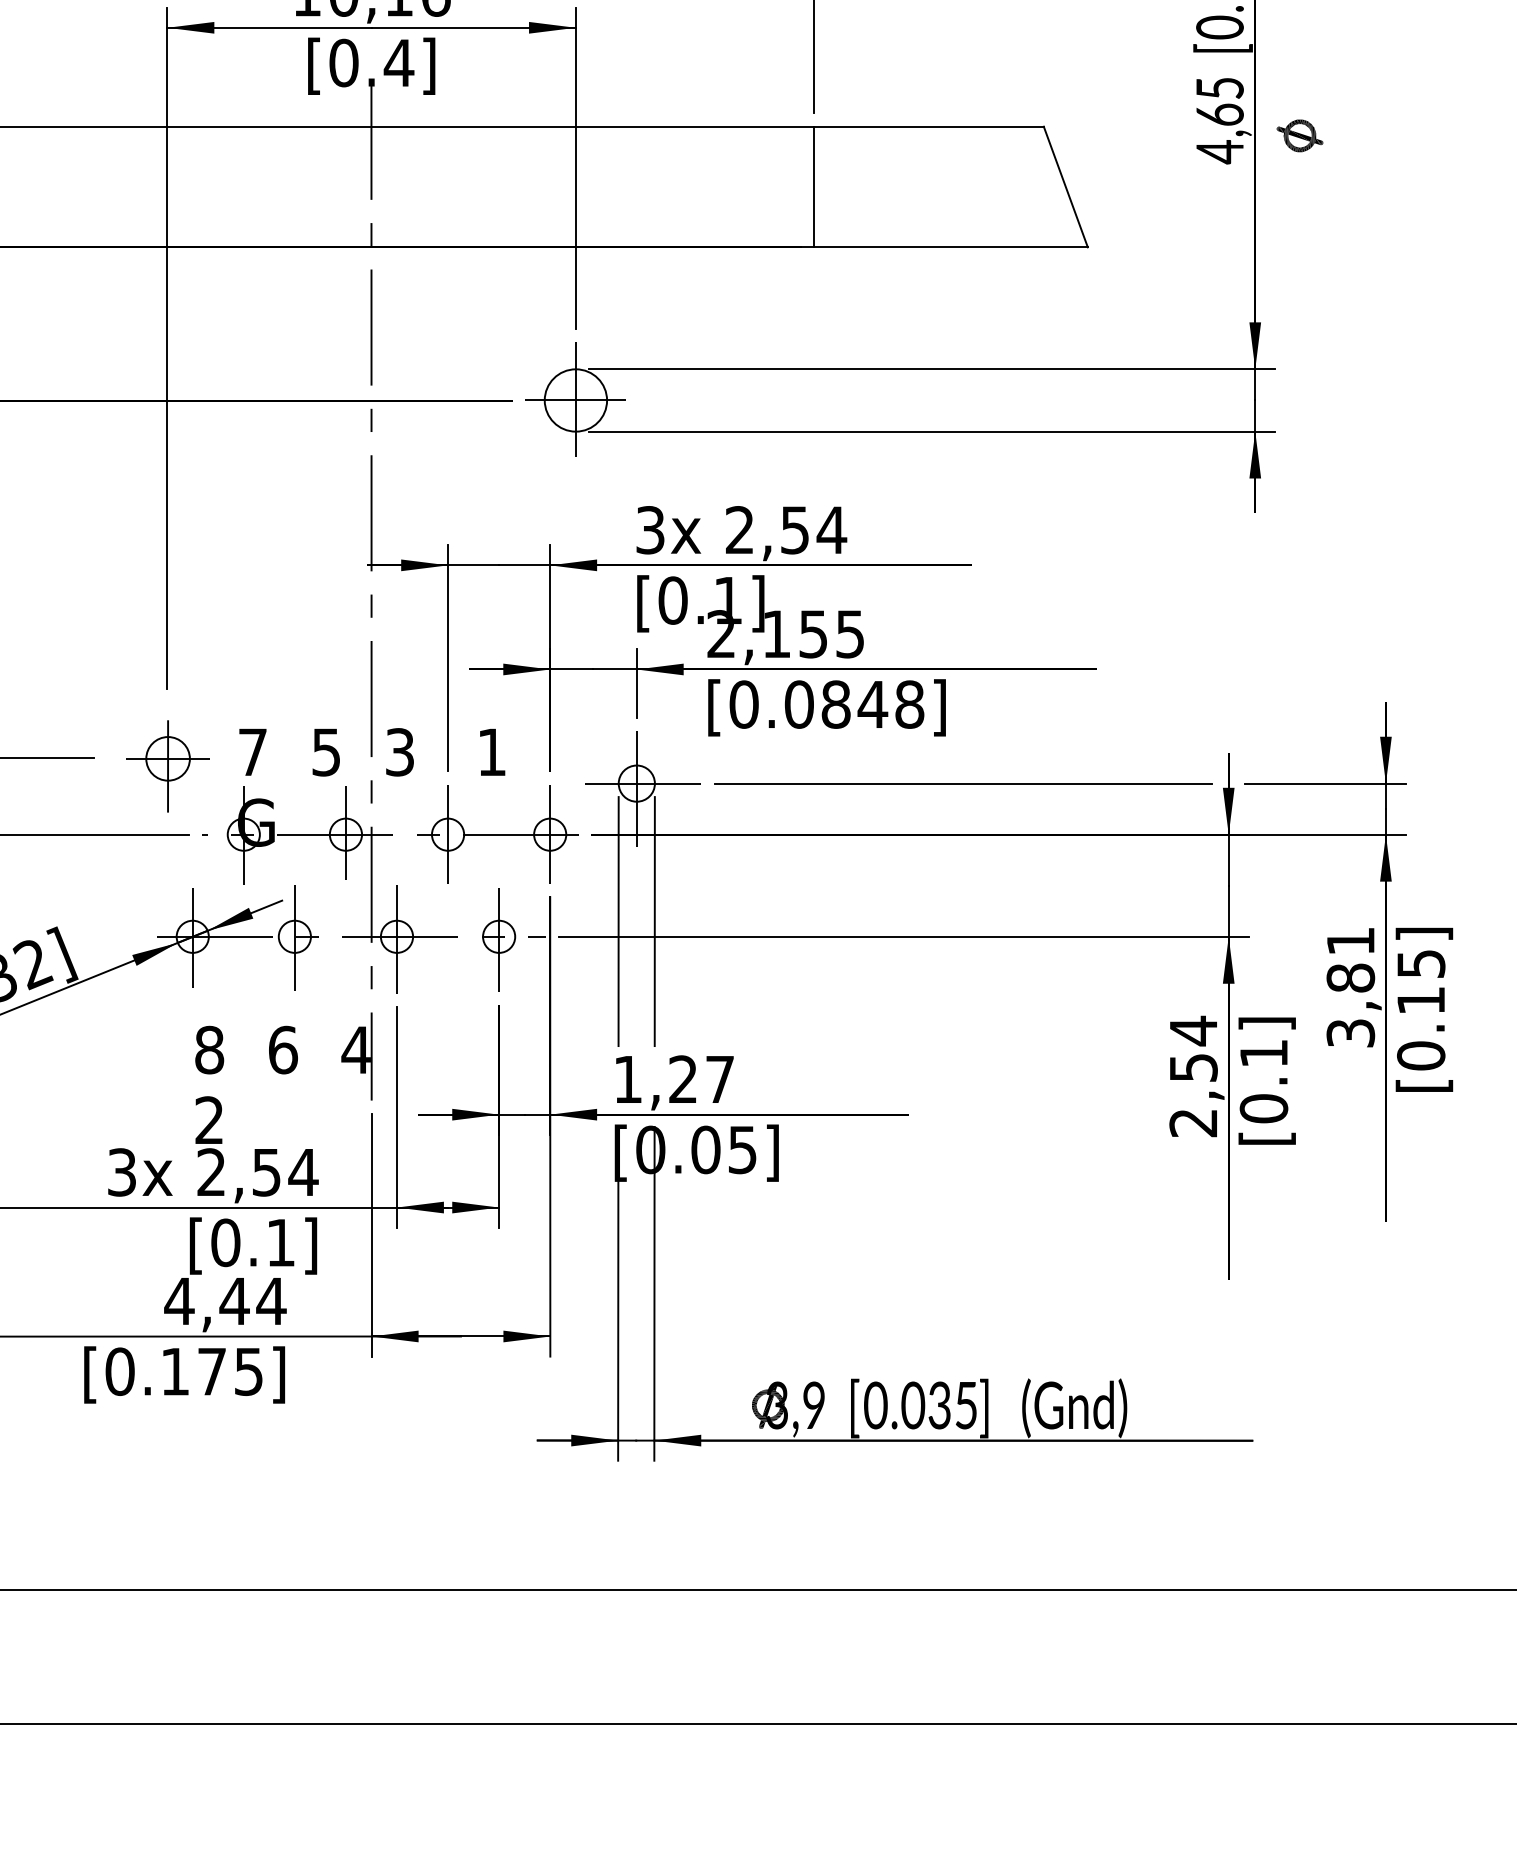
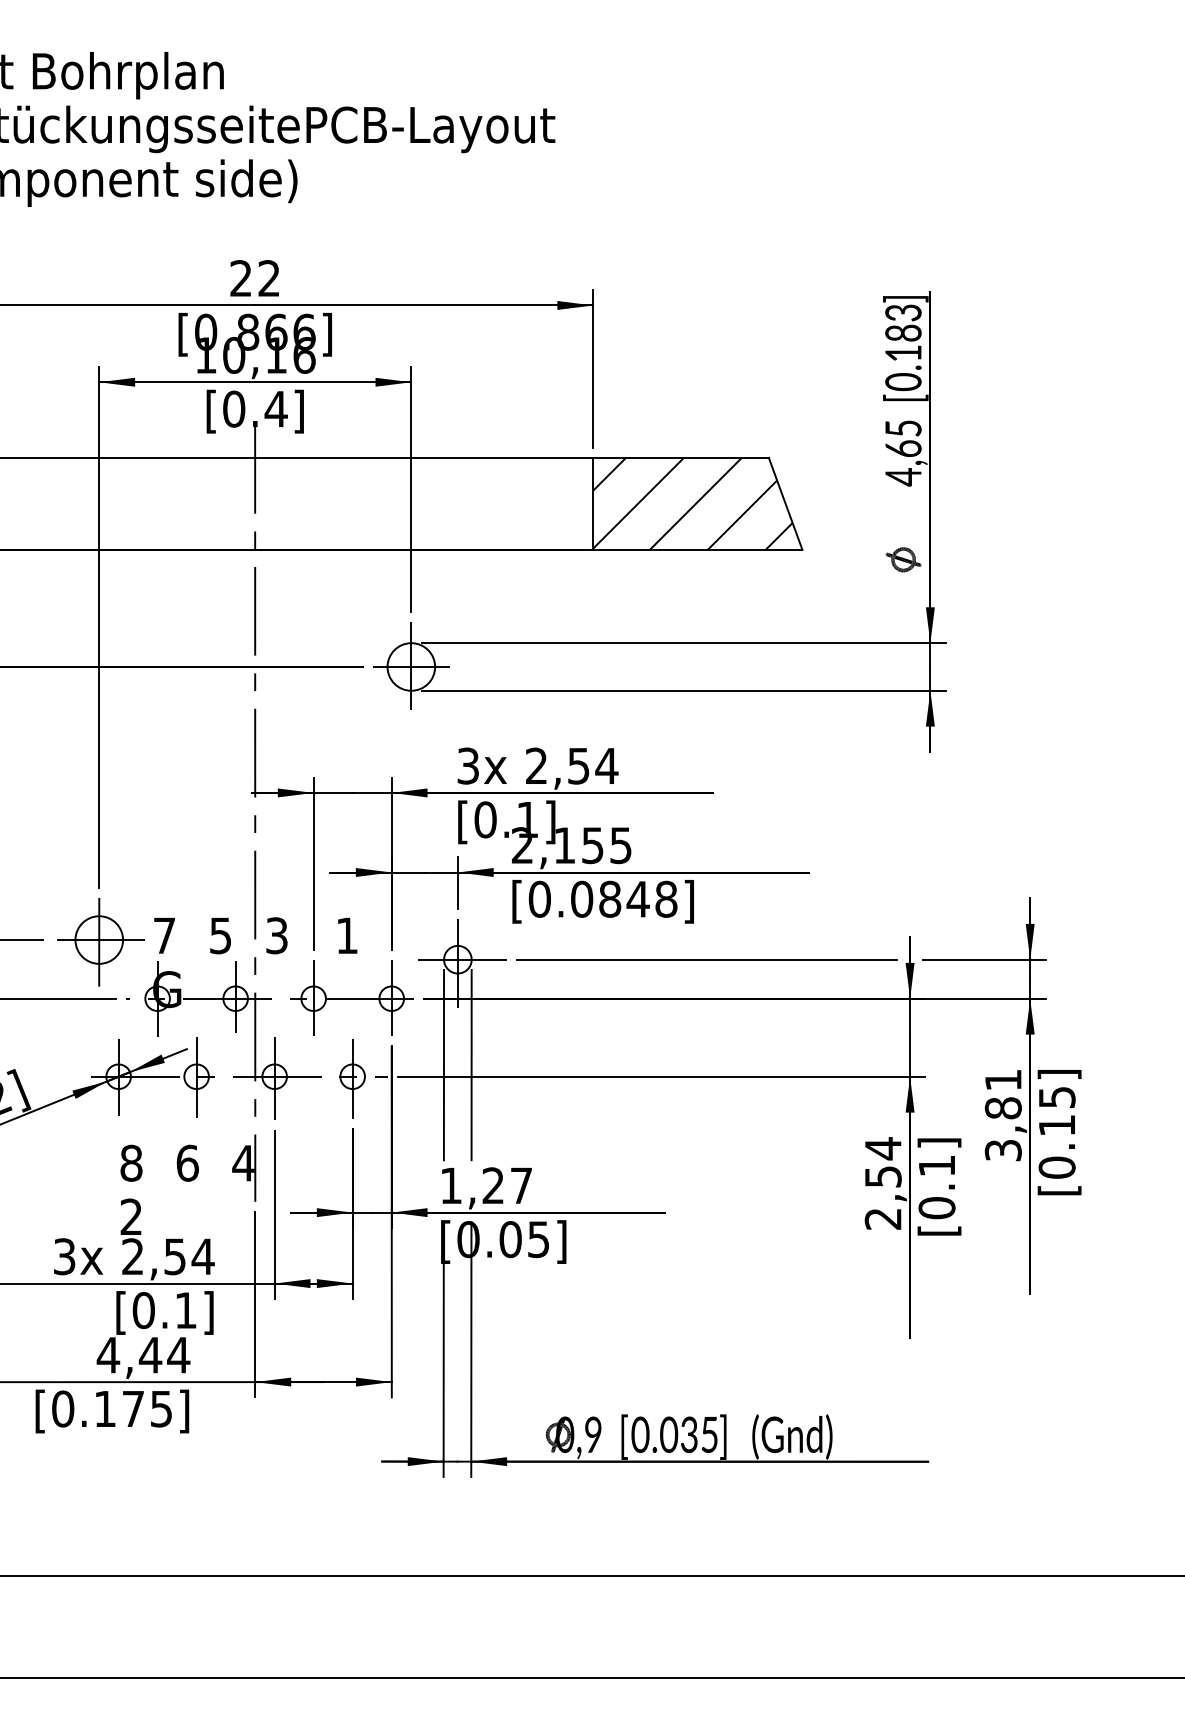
part: (1299, 135) -> (903, 559), moved
hatch: (943, 186) -> (692, 503), added
part: (169, 761) -> (100, 942), size x1.43
text: (777, 1405) -> (565, 1434), 3,9 -> 0,9

